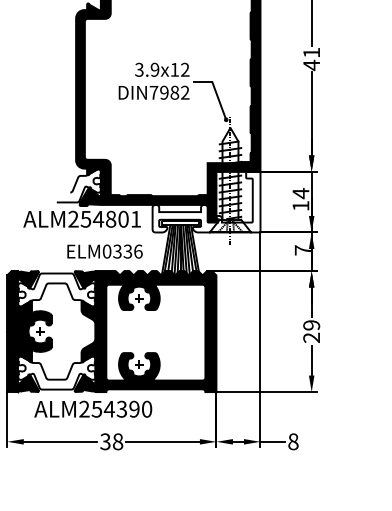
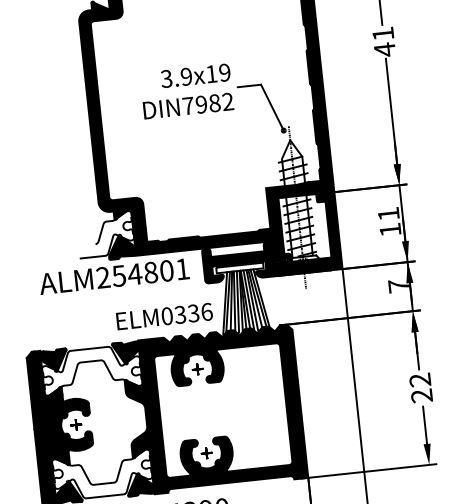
text: (185, 69) -> (225, 72), 12 -> 19
text: (300, 193) -> (388, 214), 14 -> 11
fill: (206, 201) -> (269, 237), added
text: (104, 251) -> (163, 316), moved
text: (311, 325) -> (420, 380), 29 -> 22

